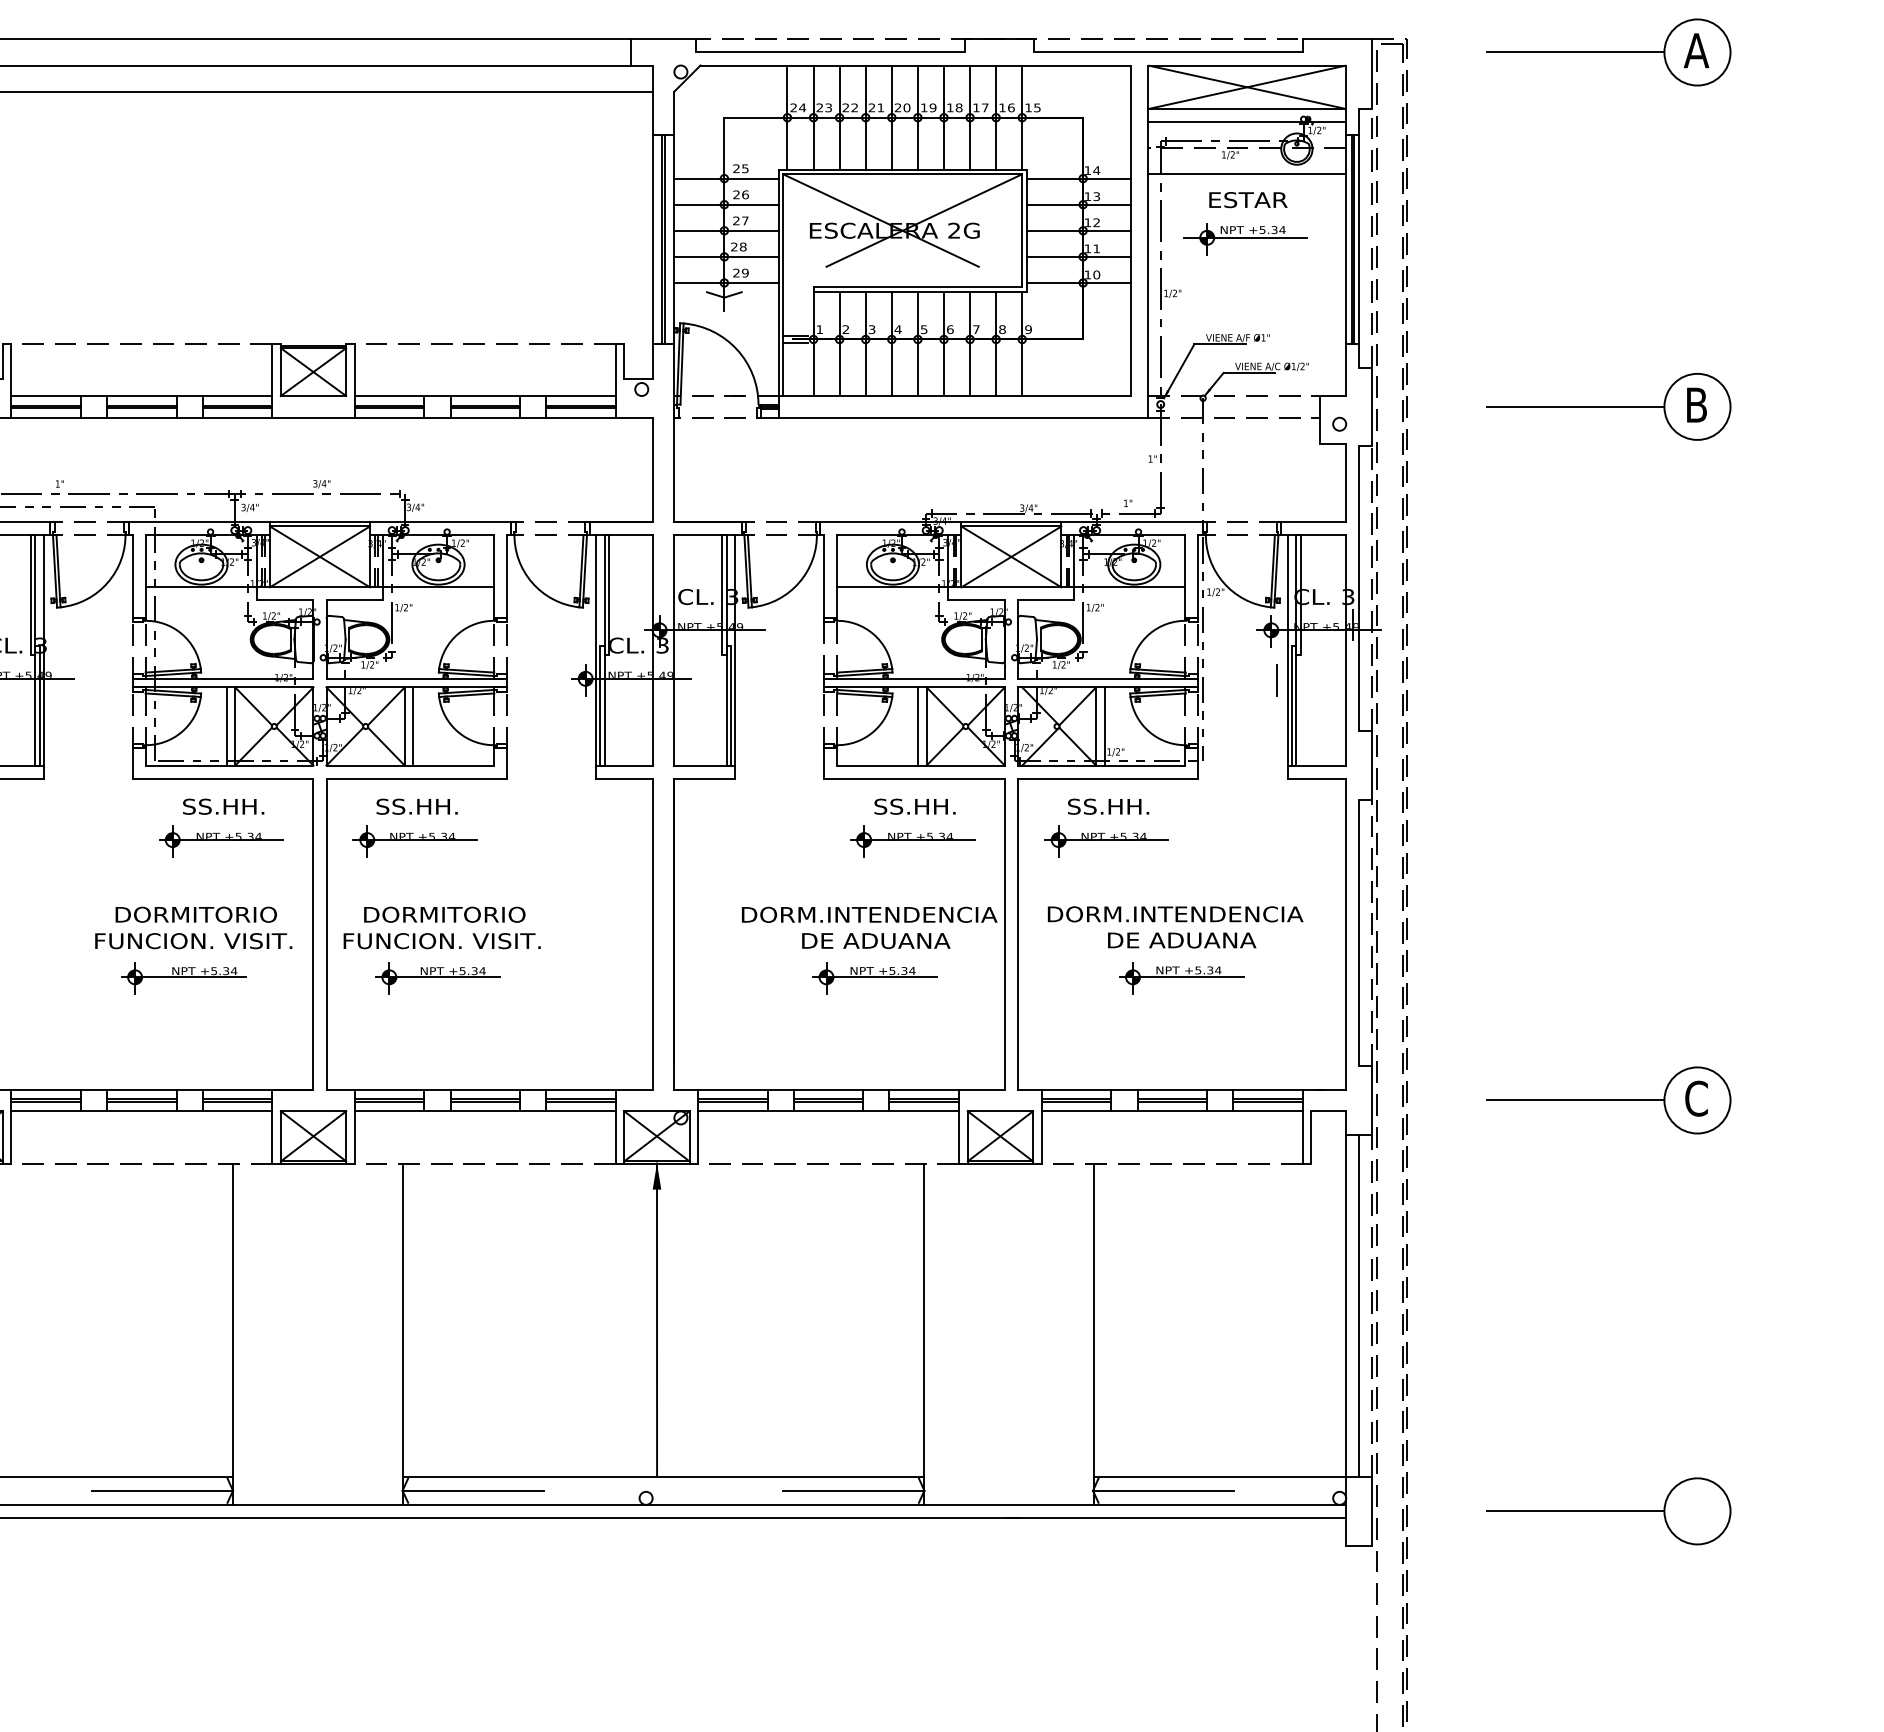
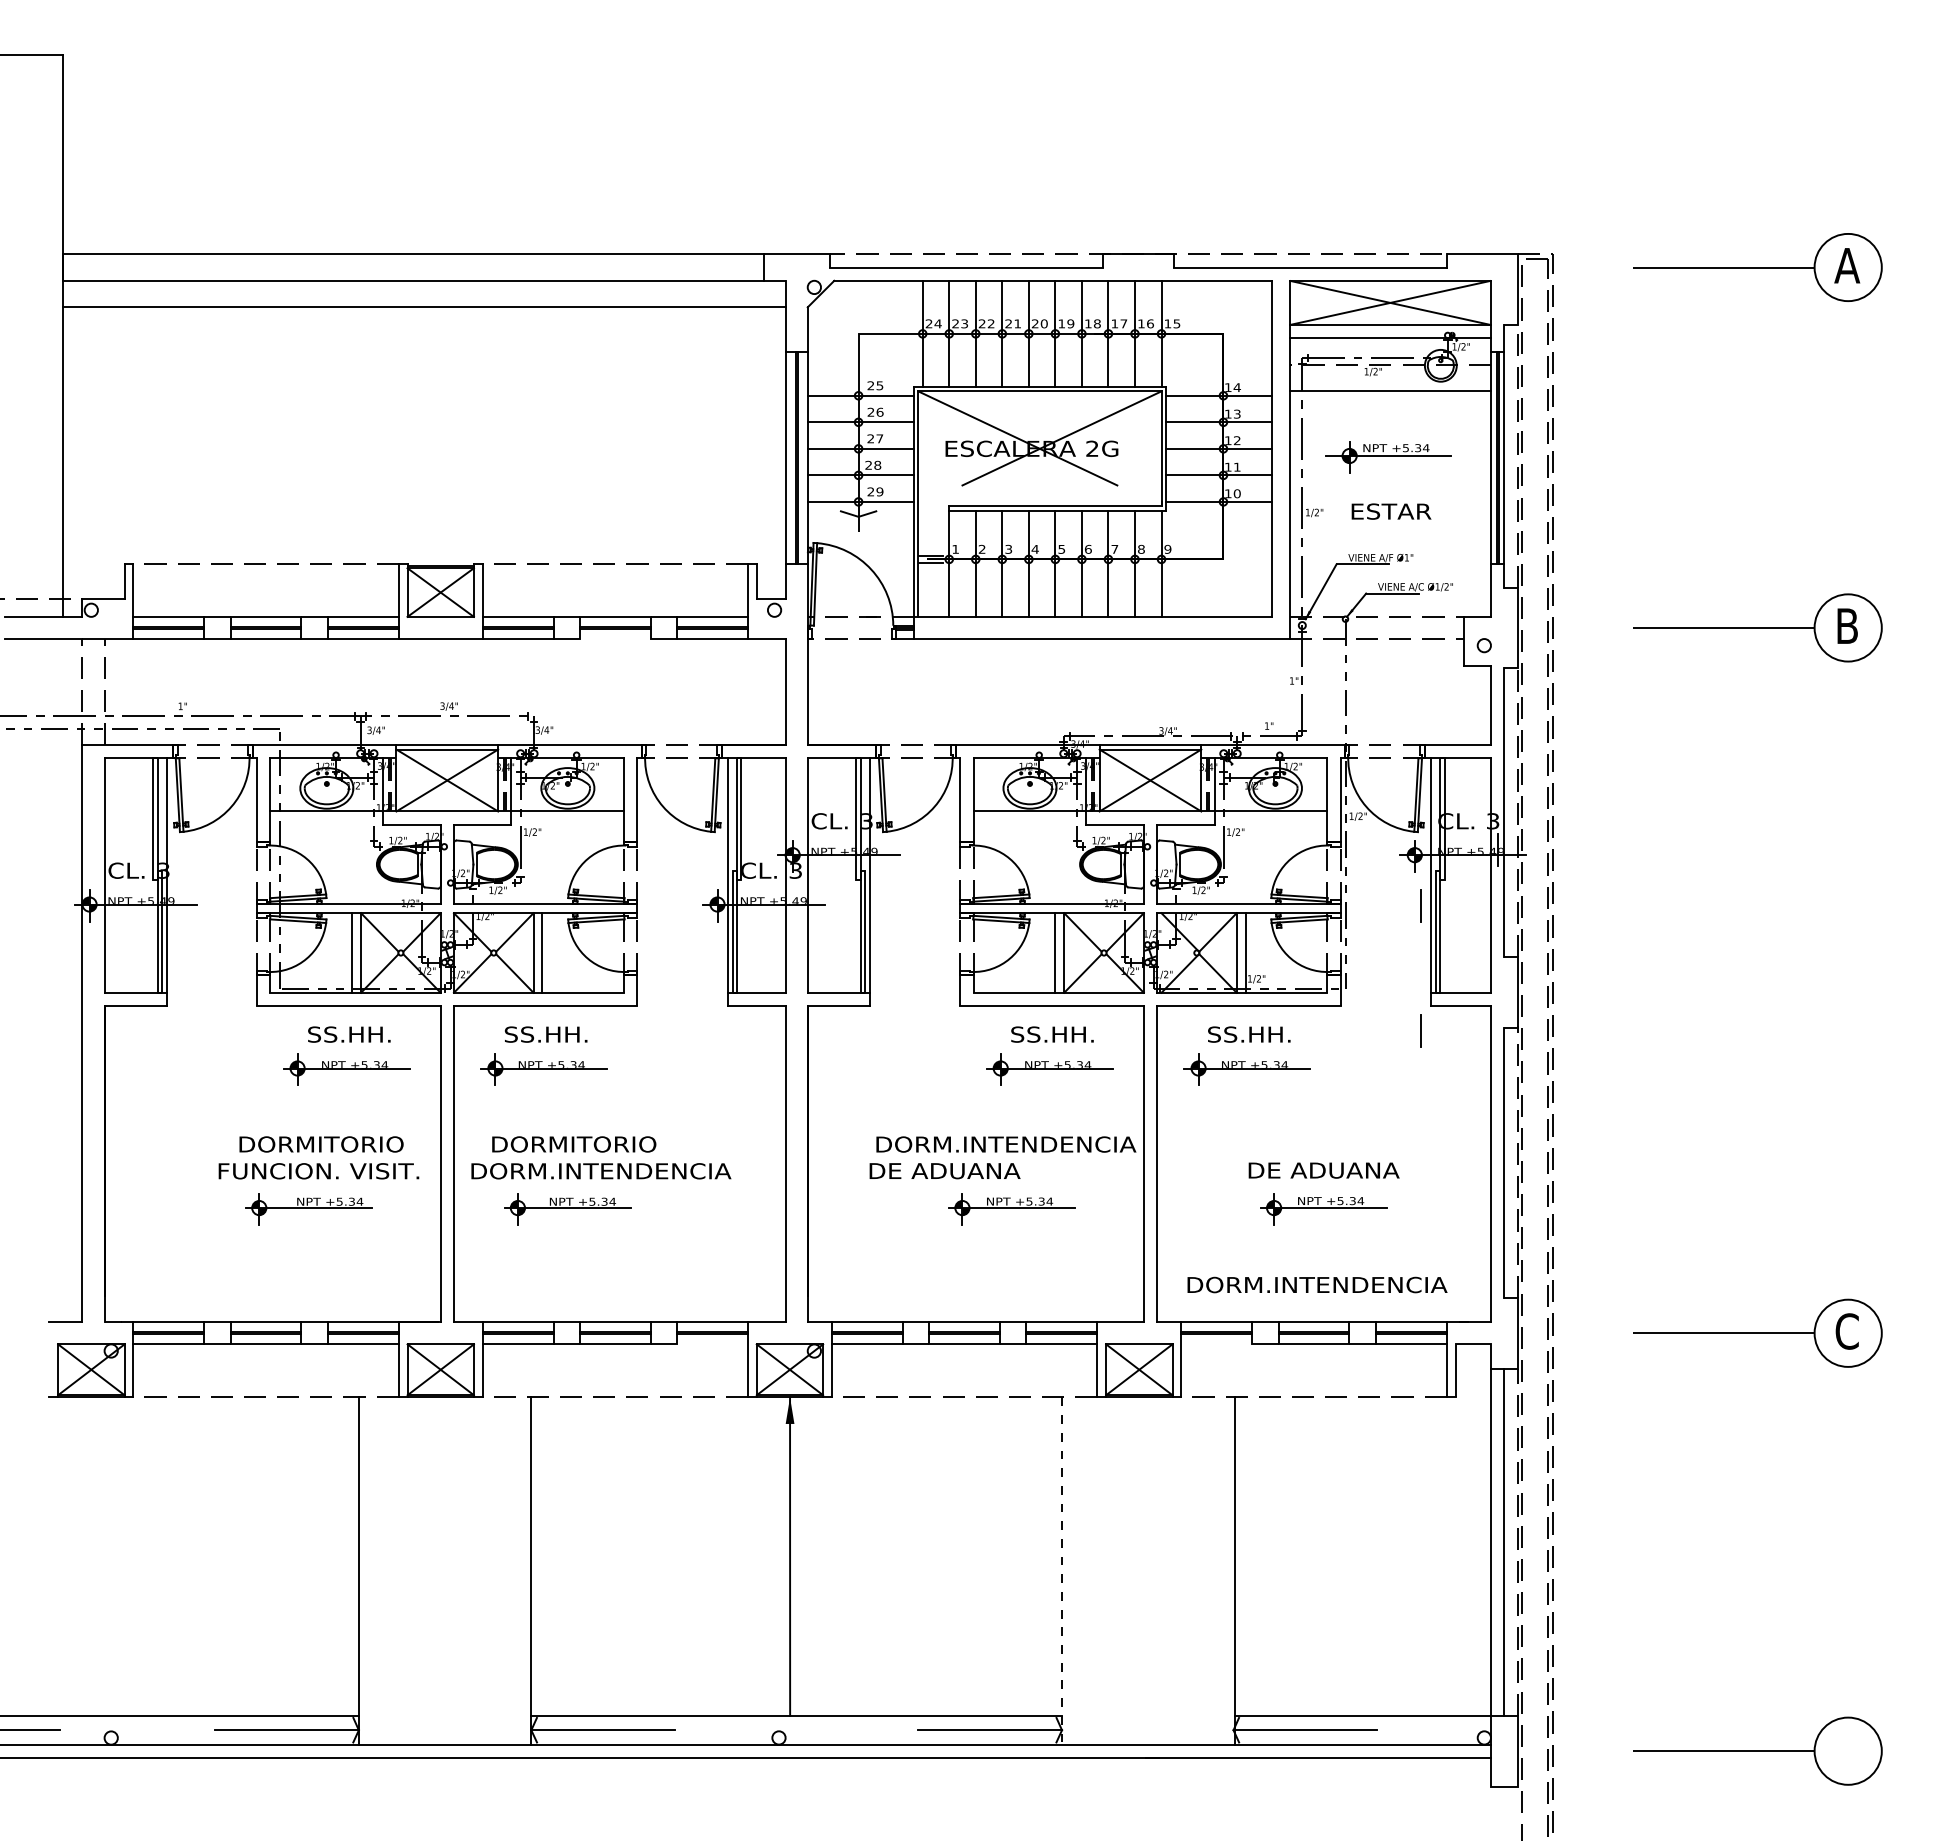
text: (1248, 199) -> (1391, 511), moved
line: (485, 418) -> (615, 639), removed
line: (1276, 802) -> (1420, 1030), added
text: (1175, 913) -> (1317, 1284), moved
text: (472, 941) -> (602, 1171), FUNCION. VISIT. -> DORM.INTENDENCIA
text: (875, 941) -> (944, 1171), moved
line: (580, 1111) -> (712, 1344), removed
line: (1076, 1111) -> (1216, 1344), removed
line: (924, 1334) -> (1062, 1571), solid -> dashed

